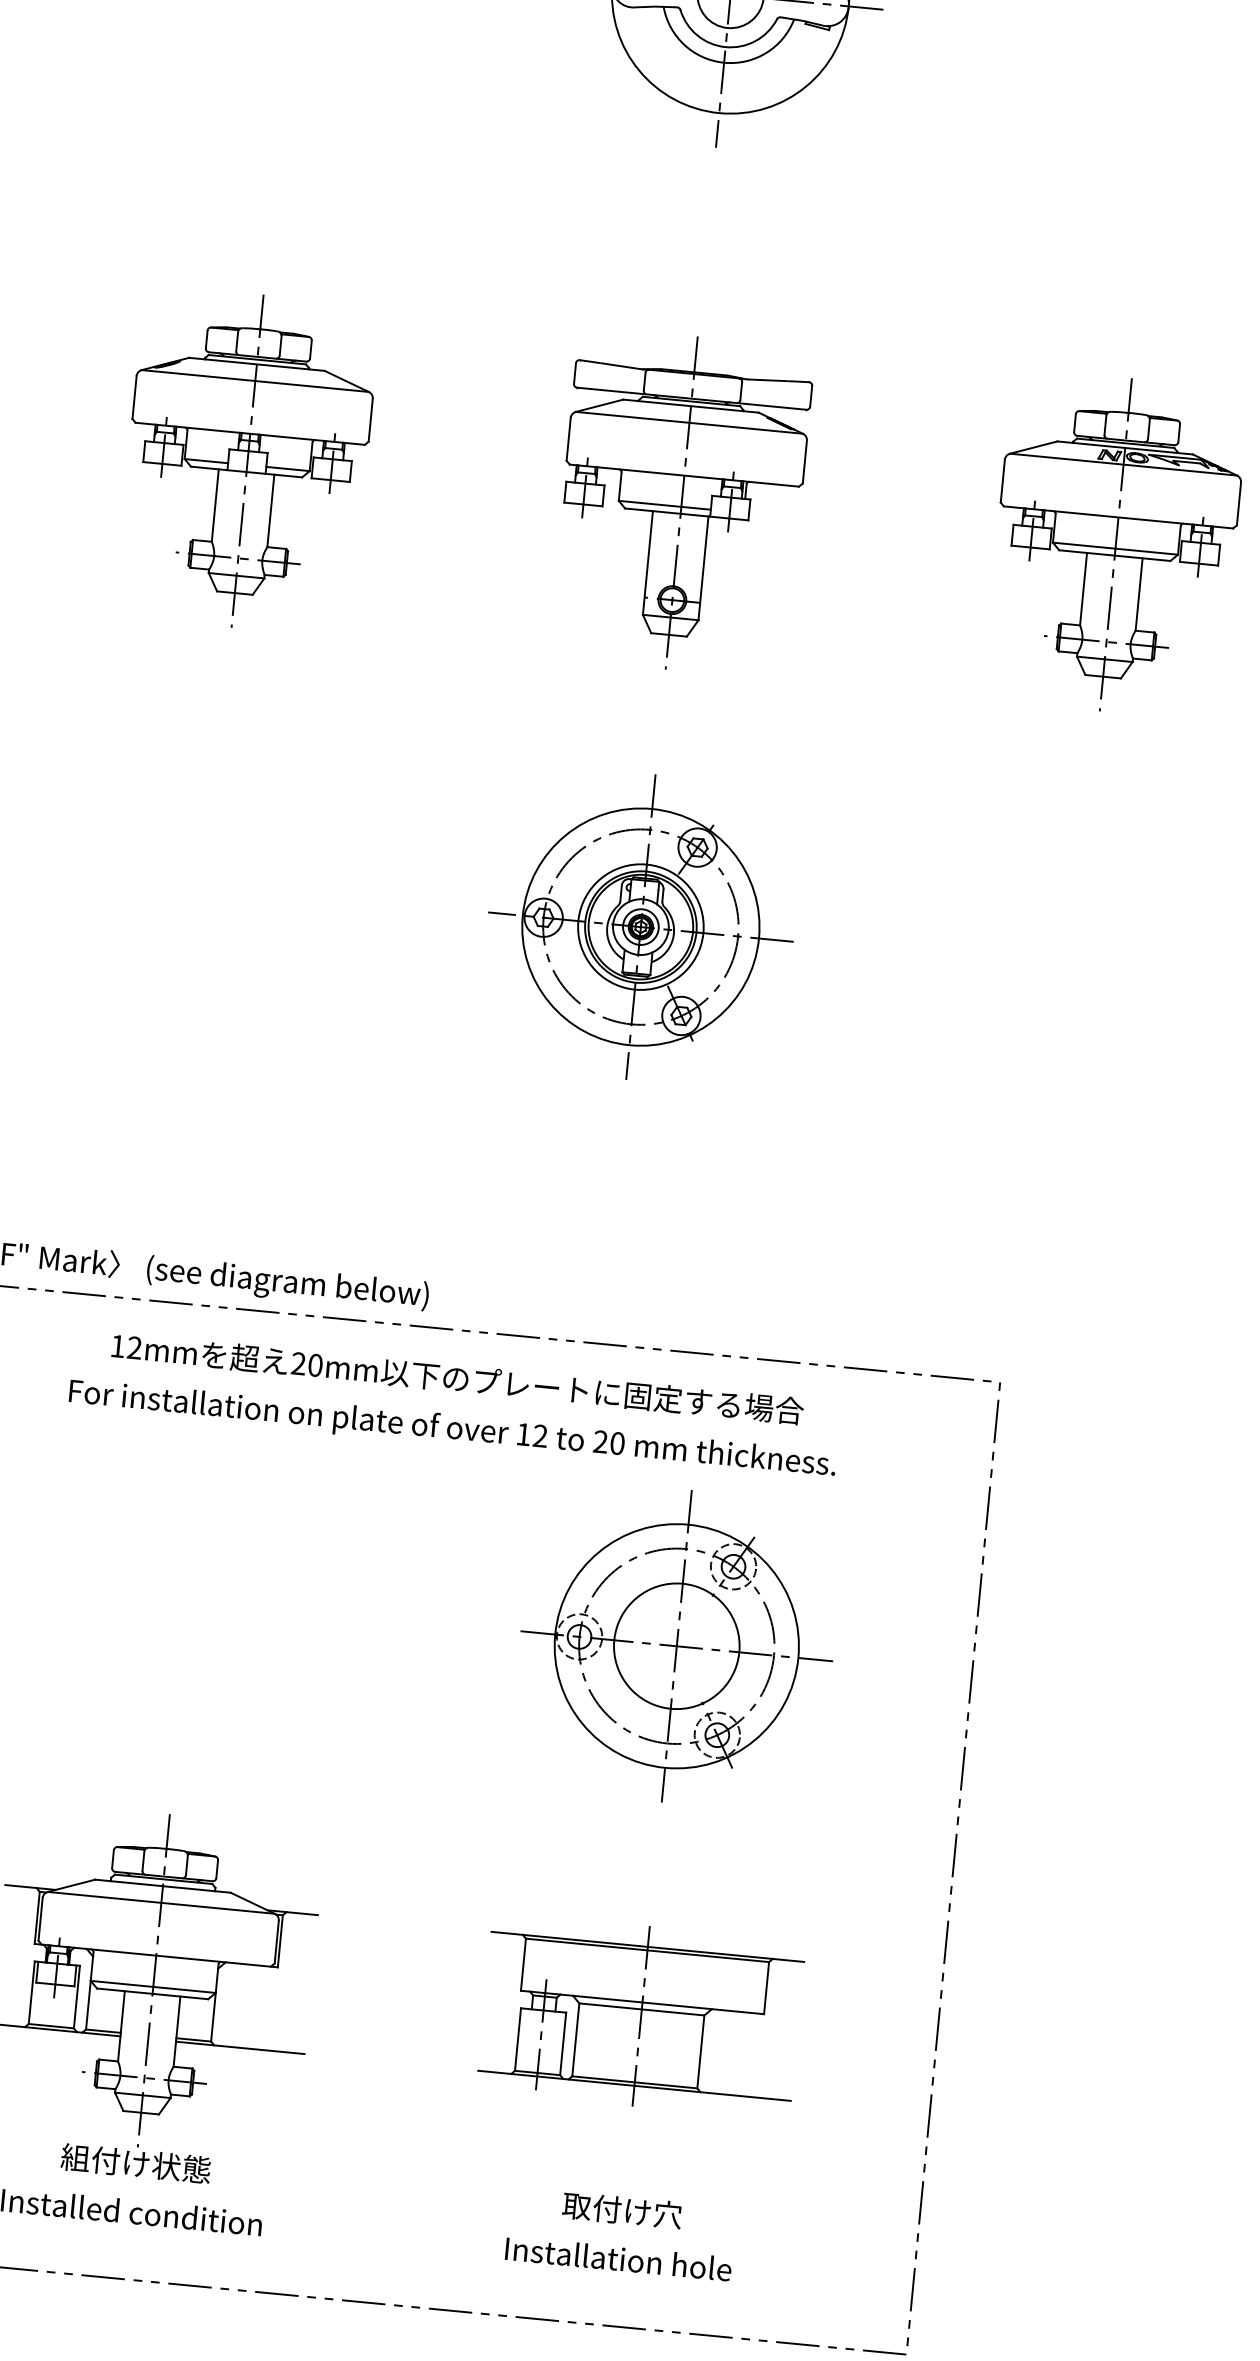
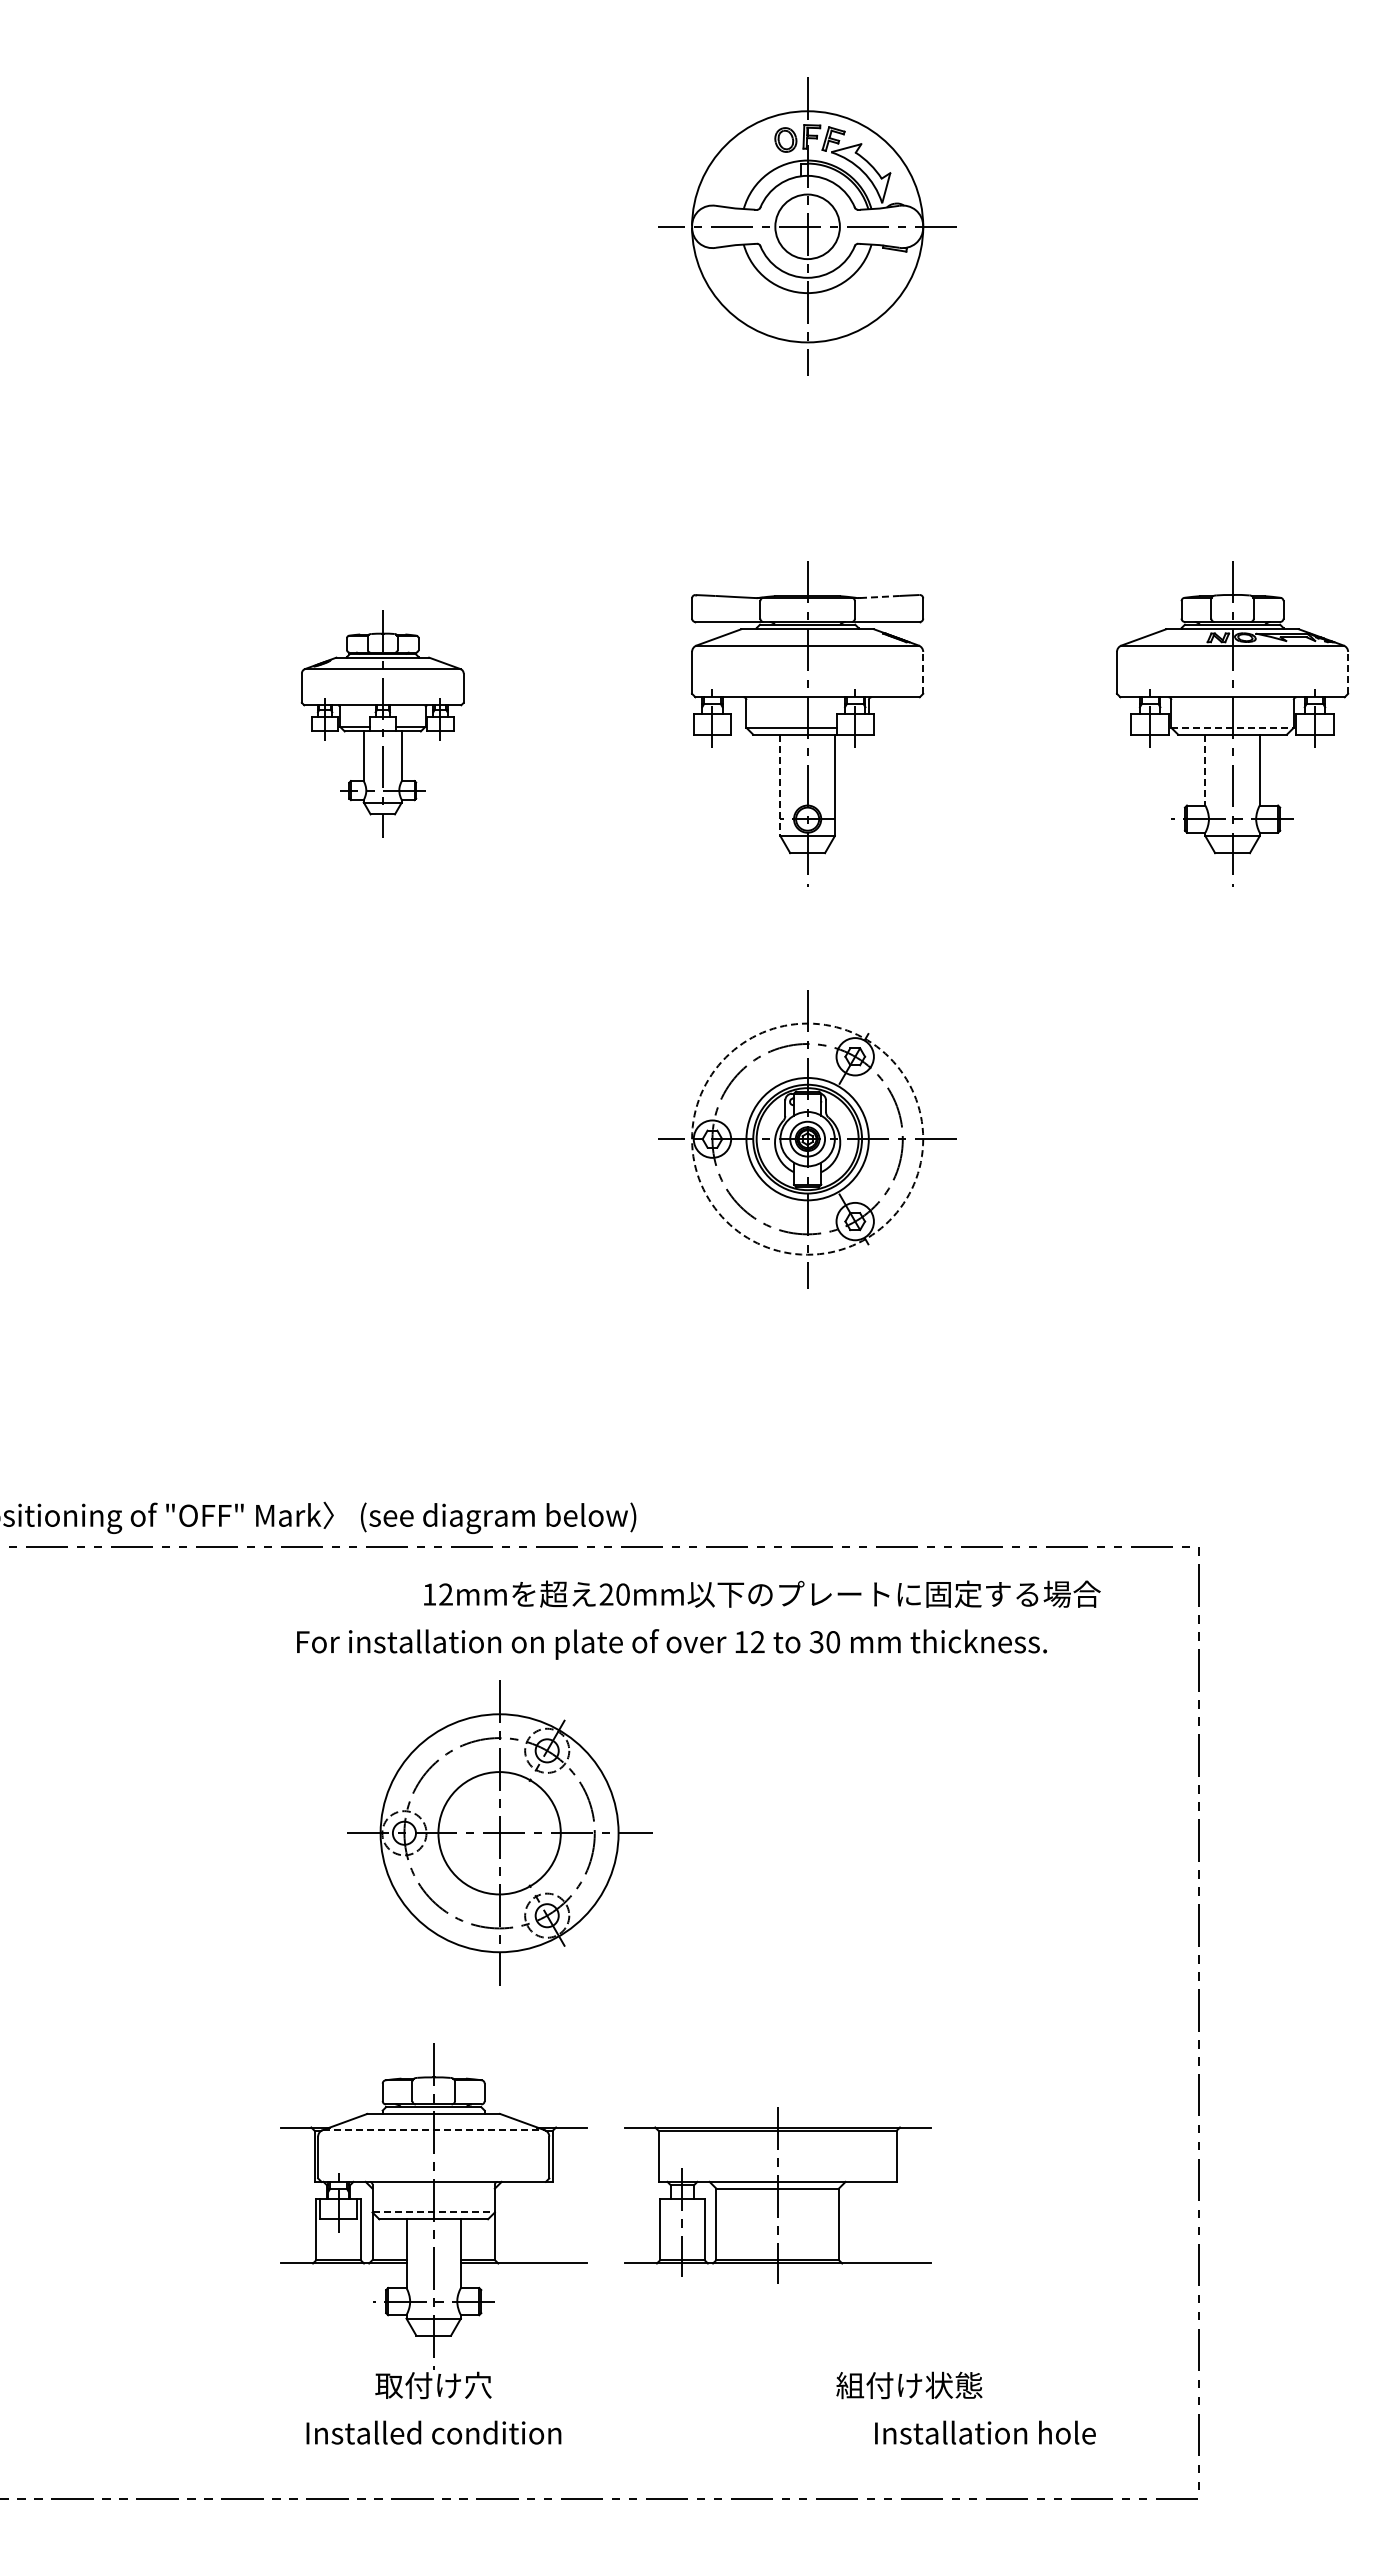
line: (767, 380) -> (879, 597), solid -> dashed
part: (247, 460) -> (382, 723), size x0.7
line: (805, 461) -> (923, 672), solid -> dashed
line: (1239, 503) -> (1348, 672), solid -> dashed
line: (1116, 548) -> (1233, 727), solid -> dashed
line: (647, 563) -> (780, 785), solid -> dashed
line: (1083, 589) -> (1205, 770), solid -> dashed
circle: (640, 926) -> (807, 1138), solid -> dashed
text: (458, 1378) -> (762, 1593), moved
text: (600, 1442) -> (816, 1642), 20 -> 30
part: (676, 1645) -> (499, 1832), moved
line: (162, 1903) -> (434, 2130), solid -> dashed
line: (154, 1987) -> (434, 2212), solid -> dashed
part: (641, 2016) -> (777, 2195), moved
text: (136, 2163) -> (433, 2385), 組付け状態 -> 取付け穴
text: (622, 2210) -> (909, 2385), 取付け穴 -> 組付け状態
text: (618, 2258) -> (985, 2432), moved

